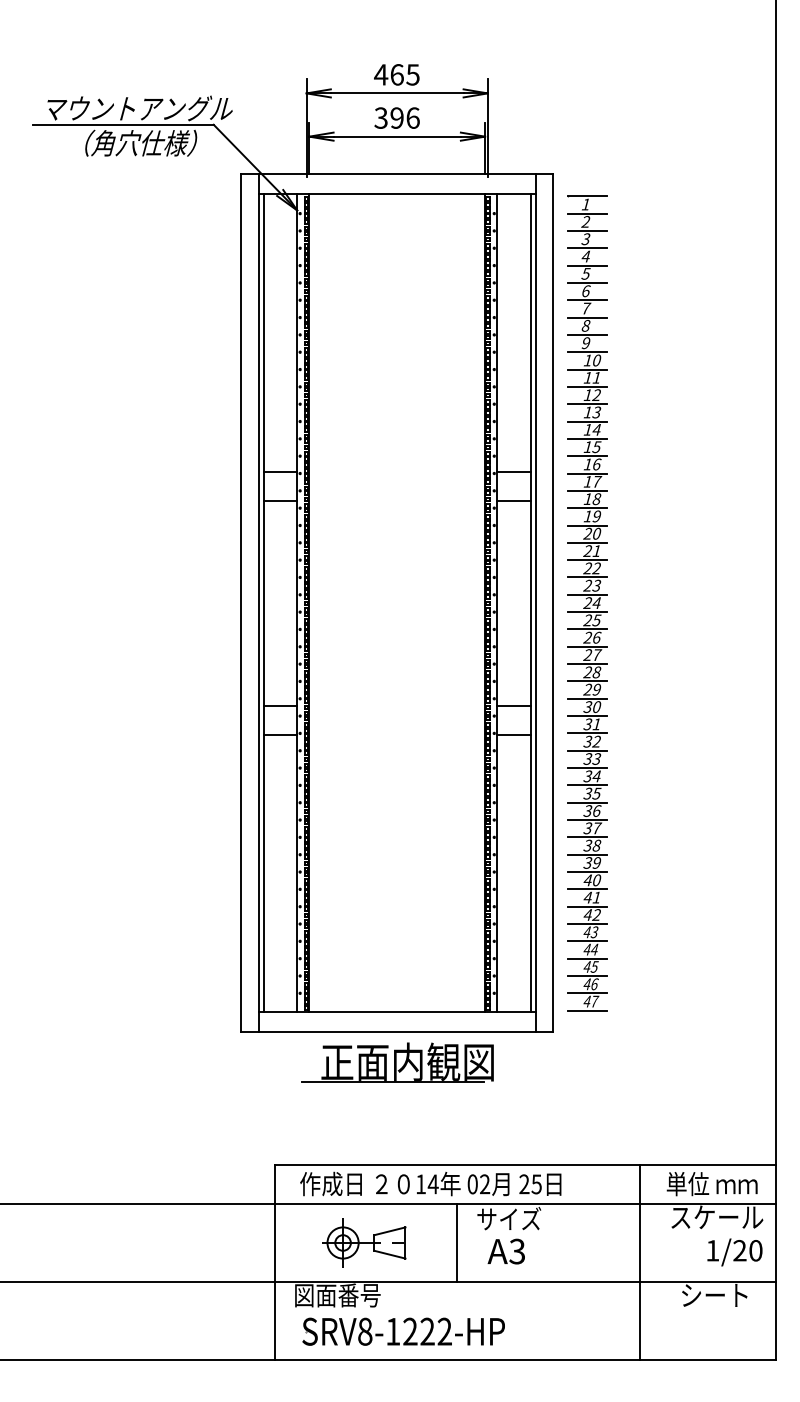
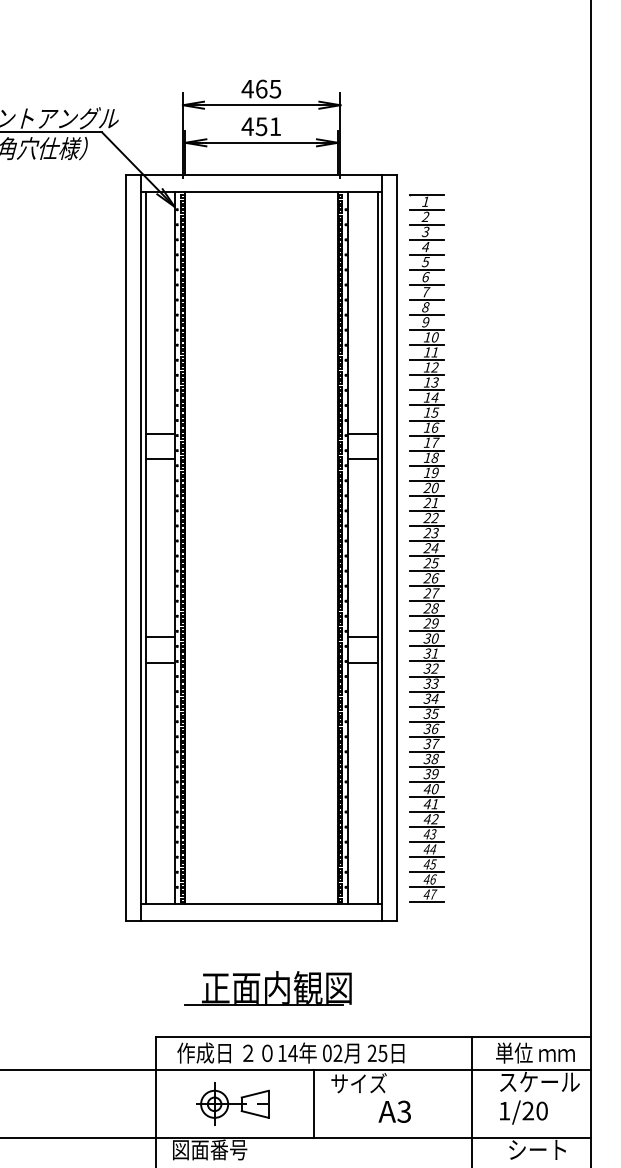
text: (396, 117) -> (261, 126), 396 -> 451
part: (397, 1062) -> (268, 988), moved
text: (505, 1251) -> (394, 1111), moved
text: (734, 1252) -> (523, 1112), moved

